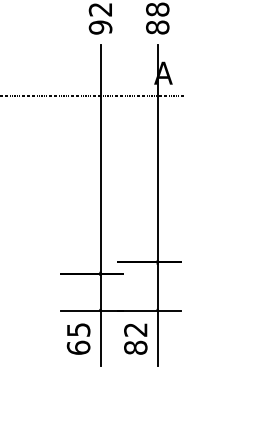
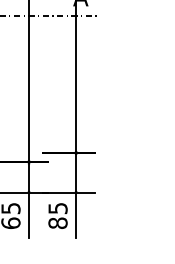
text: (135, 329) -> (57, 208), 82 -> 85

